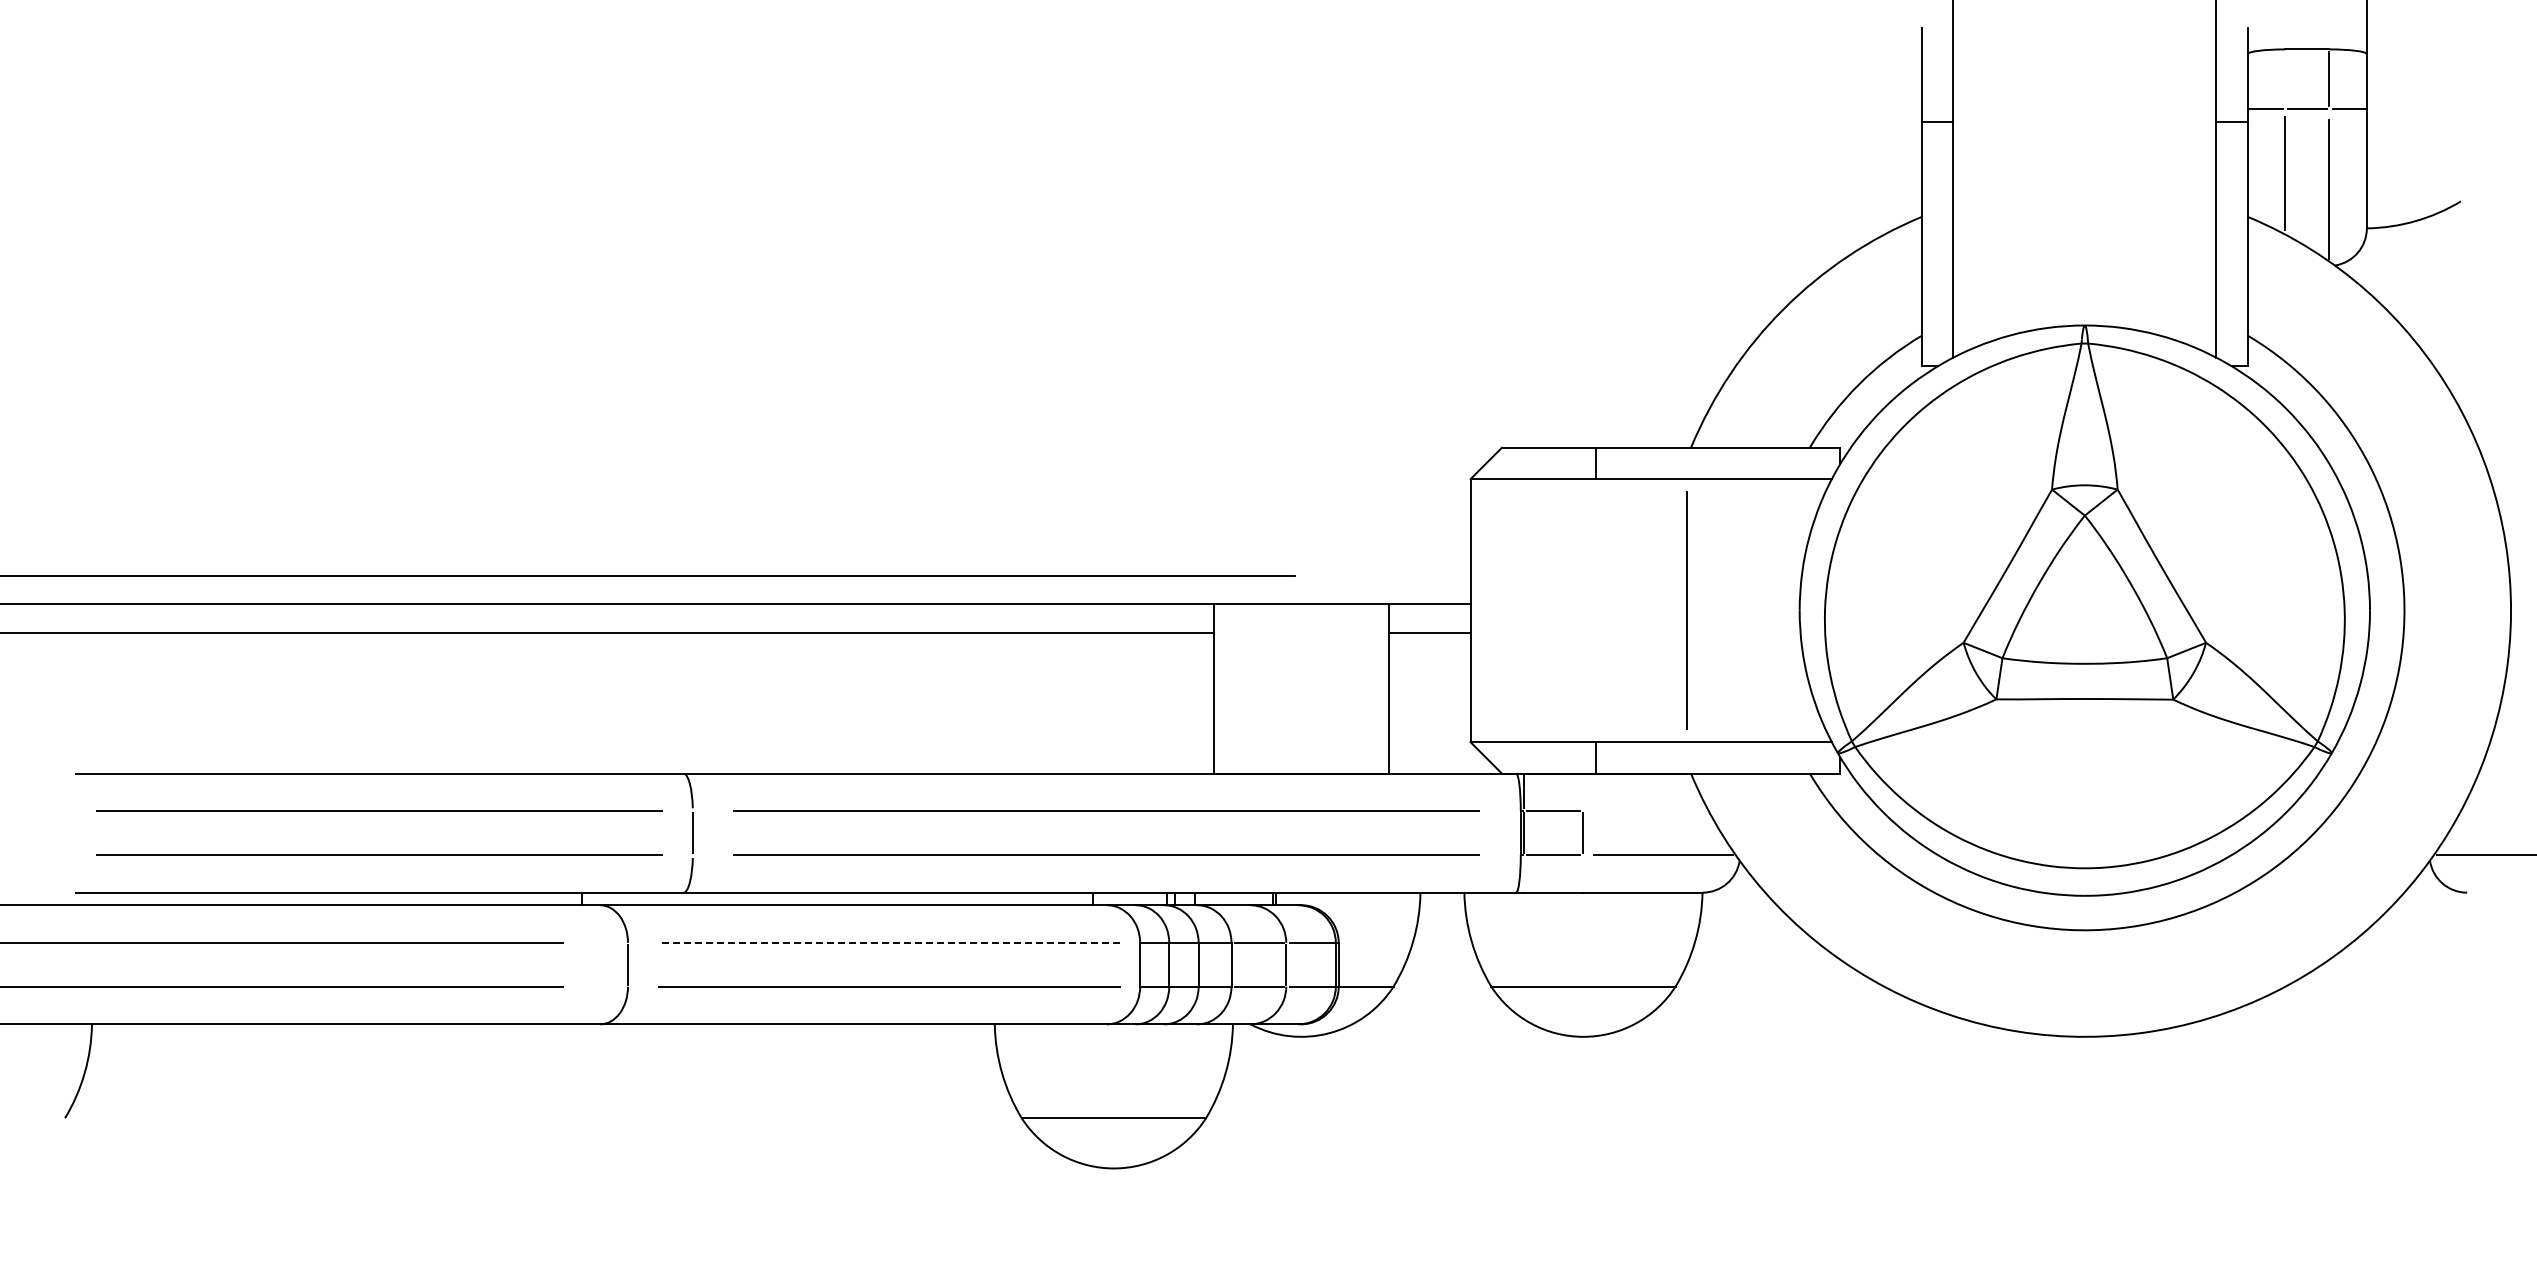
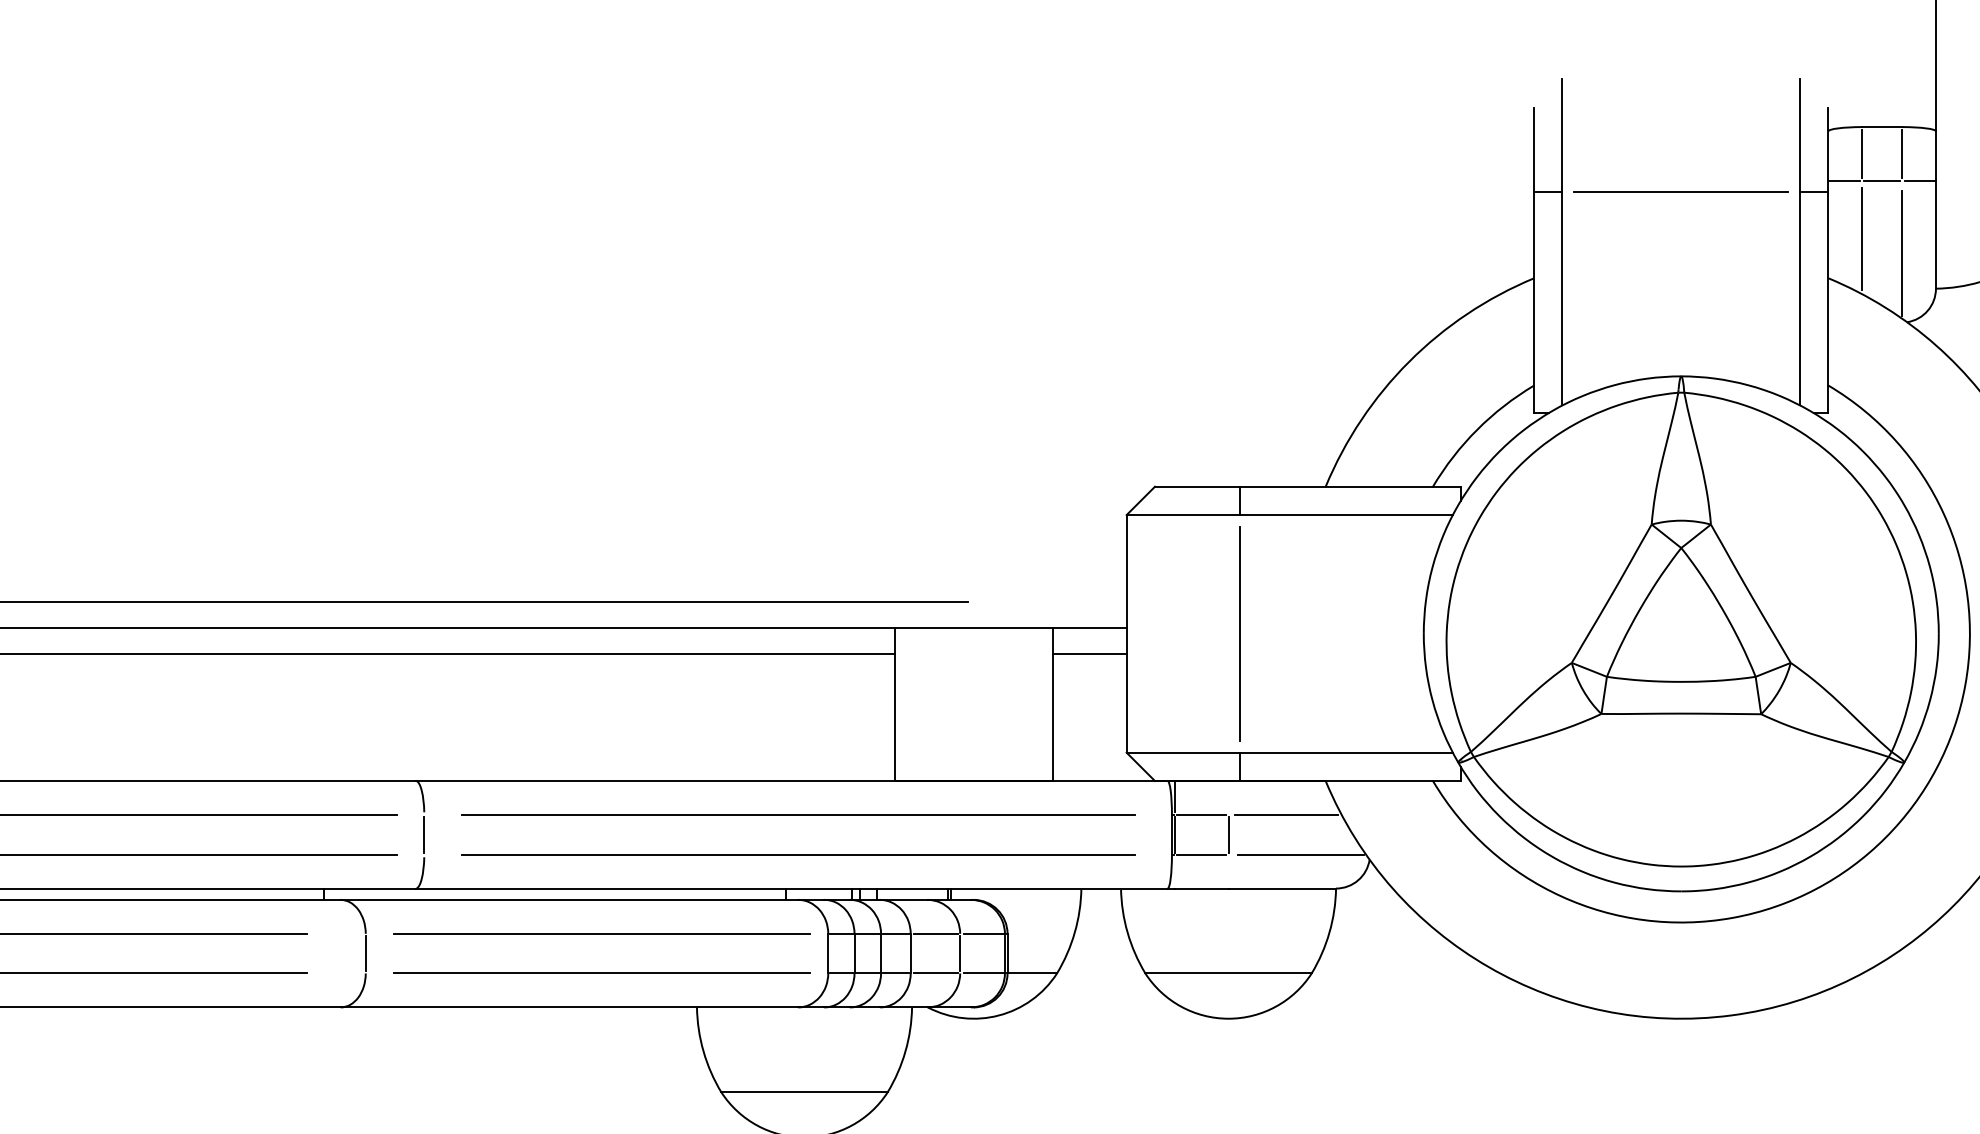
line: (2285, 79) -> (1862, 154), added
line: (2084, 121) -> (1680, 192), added
line: (1686, 610) -> (1239, 633), moved
line: (1647, 811) -> (1286, 815), added
line: (889, 942) -> (601, 933), dashed -> solid

